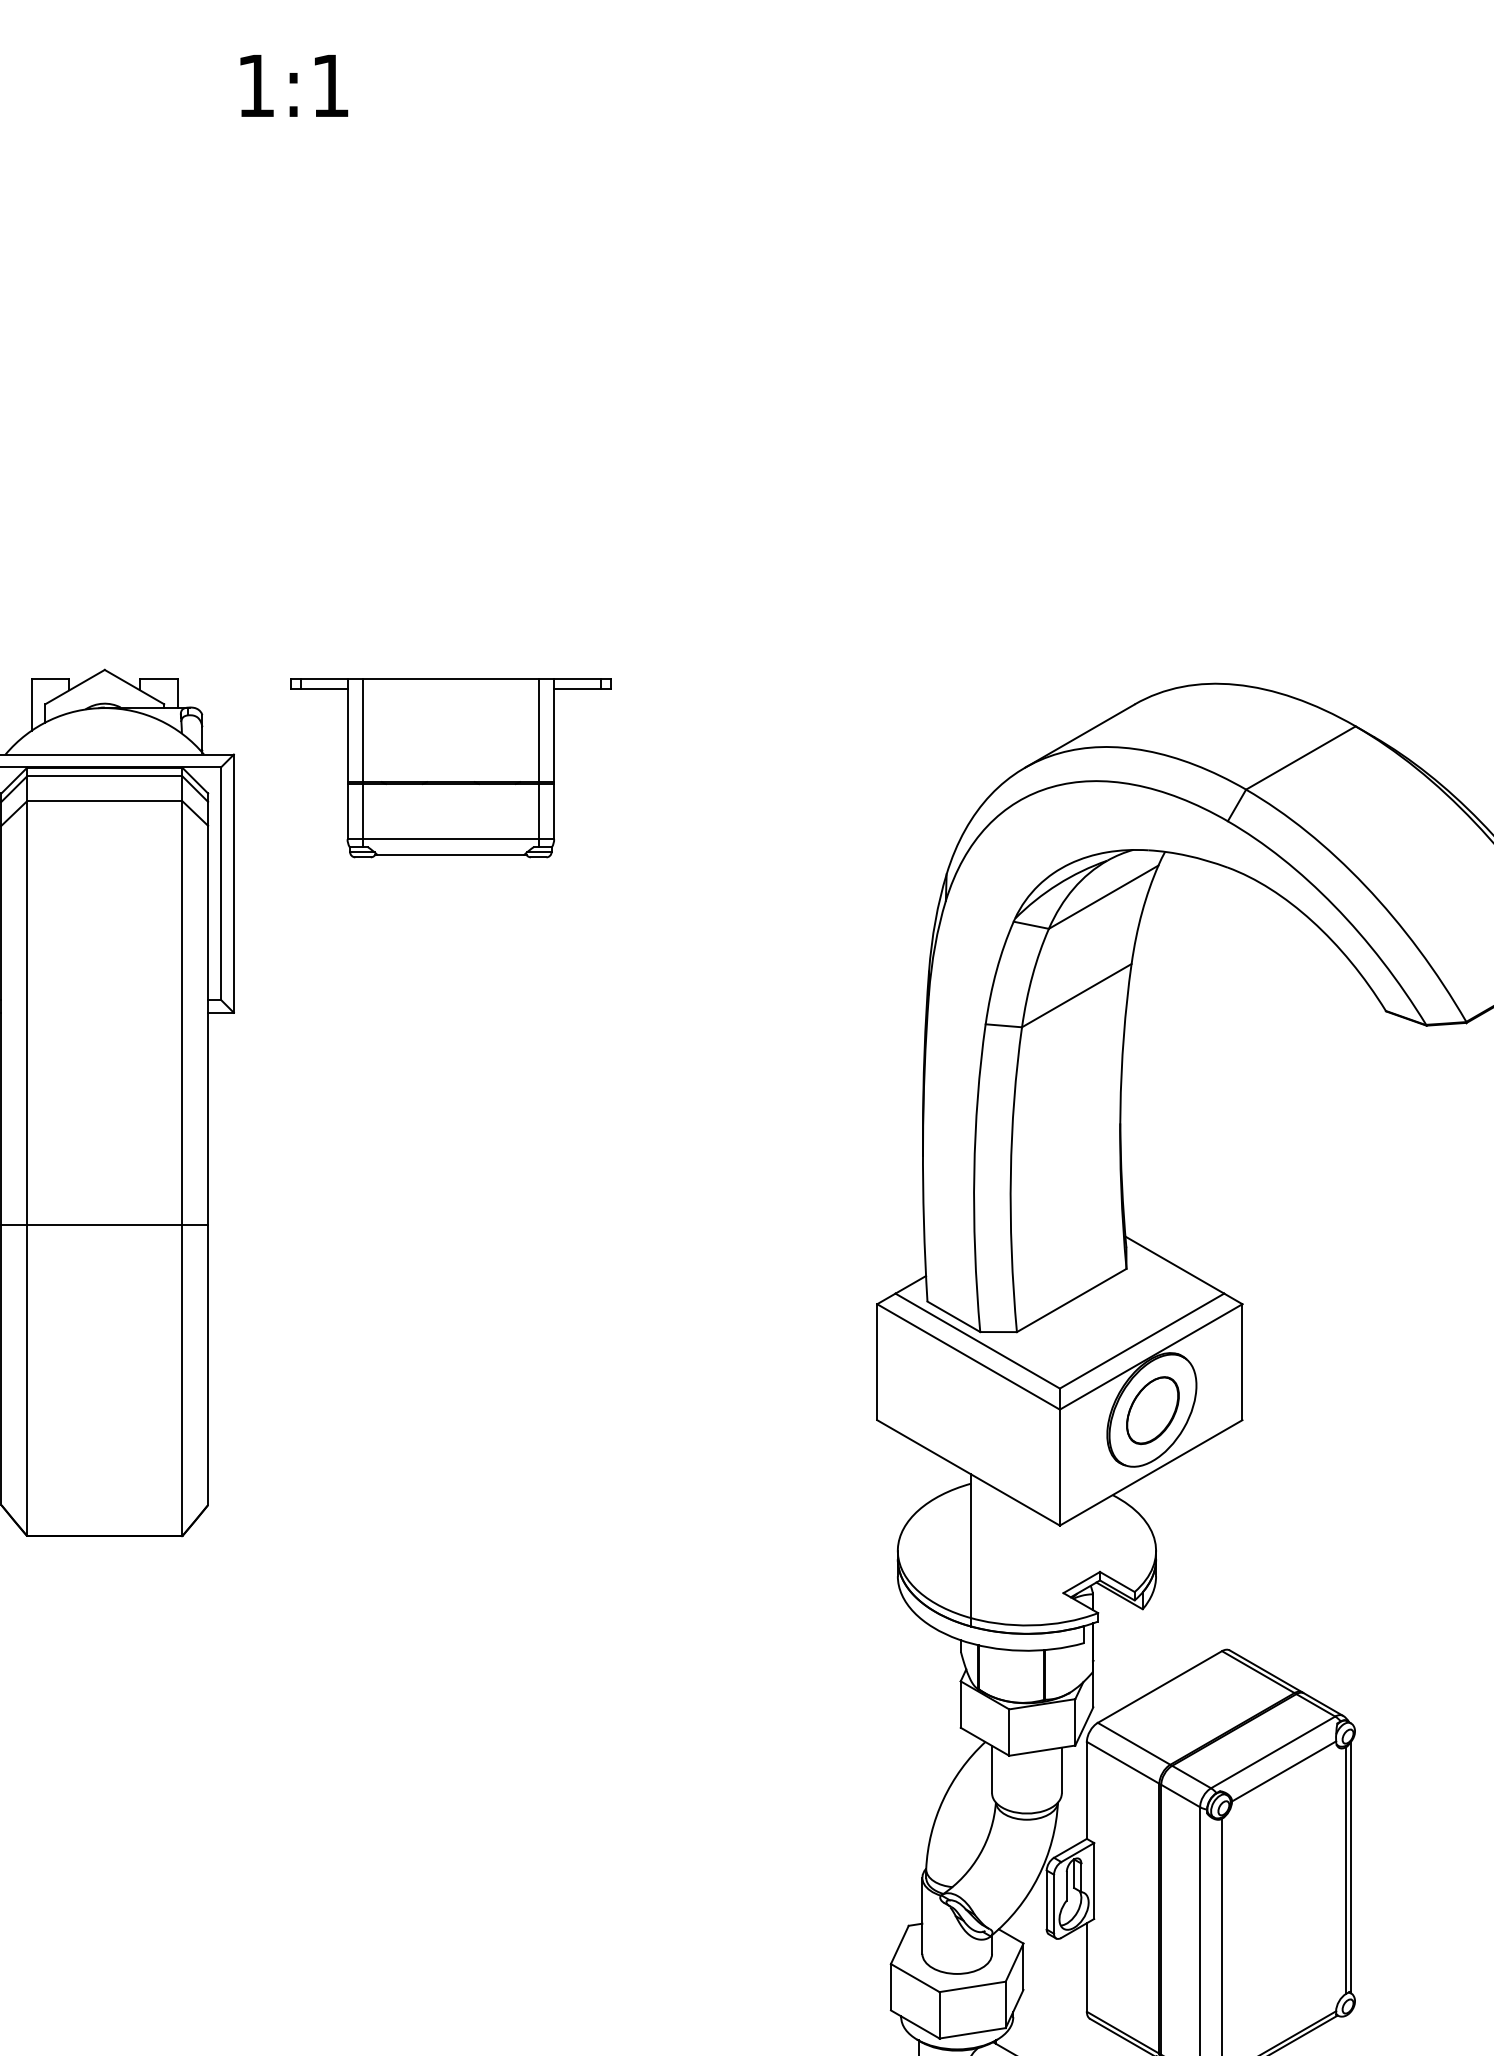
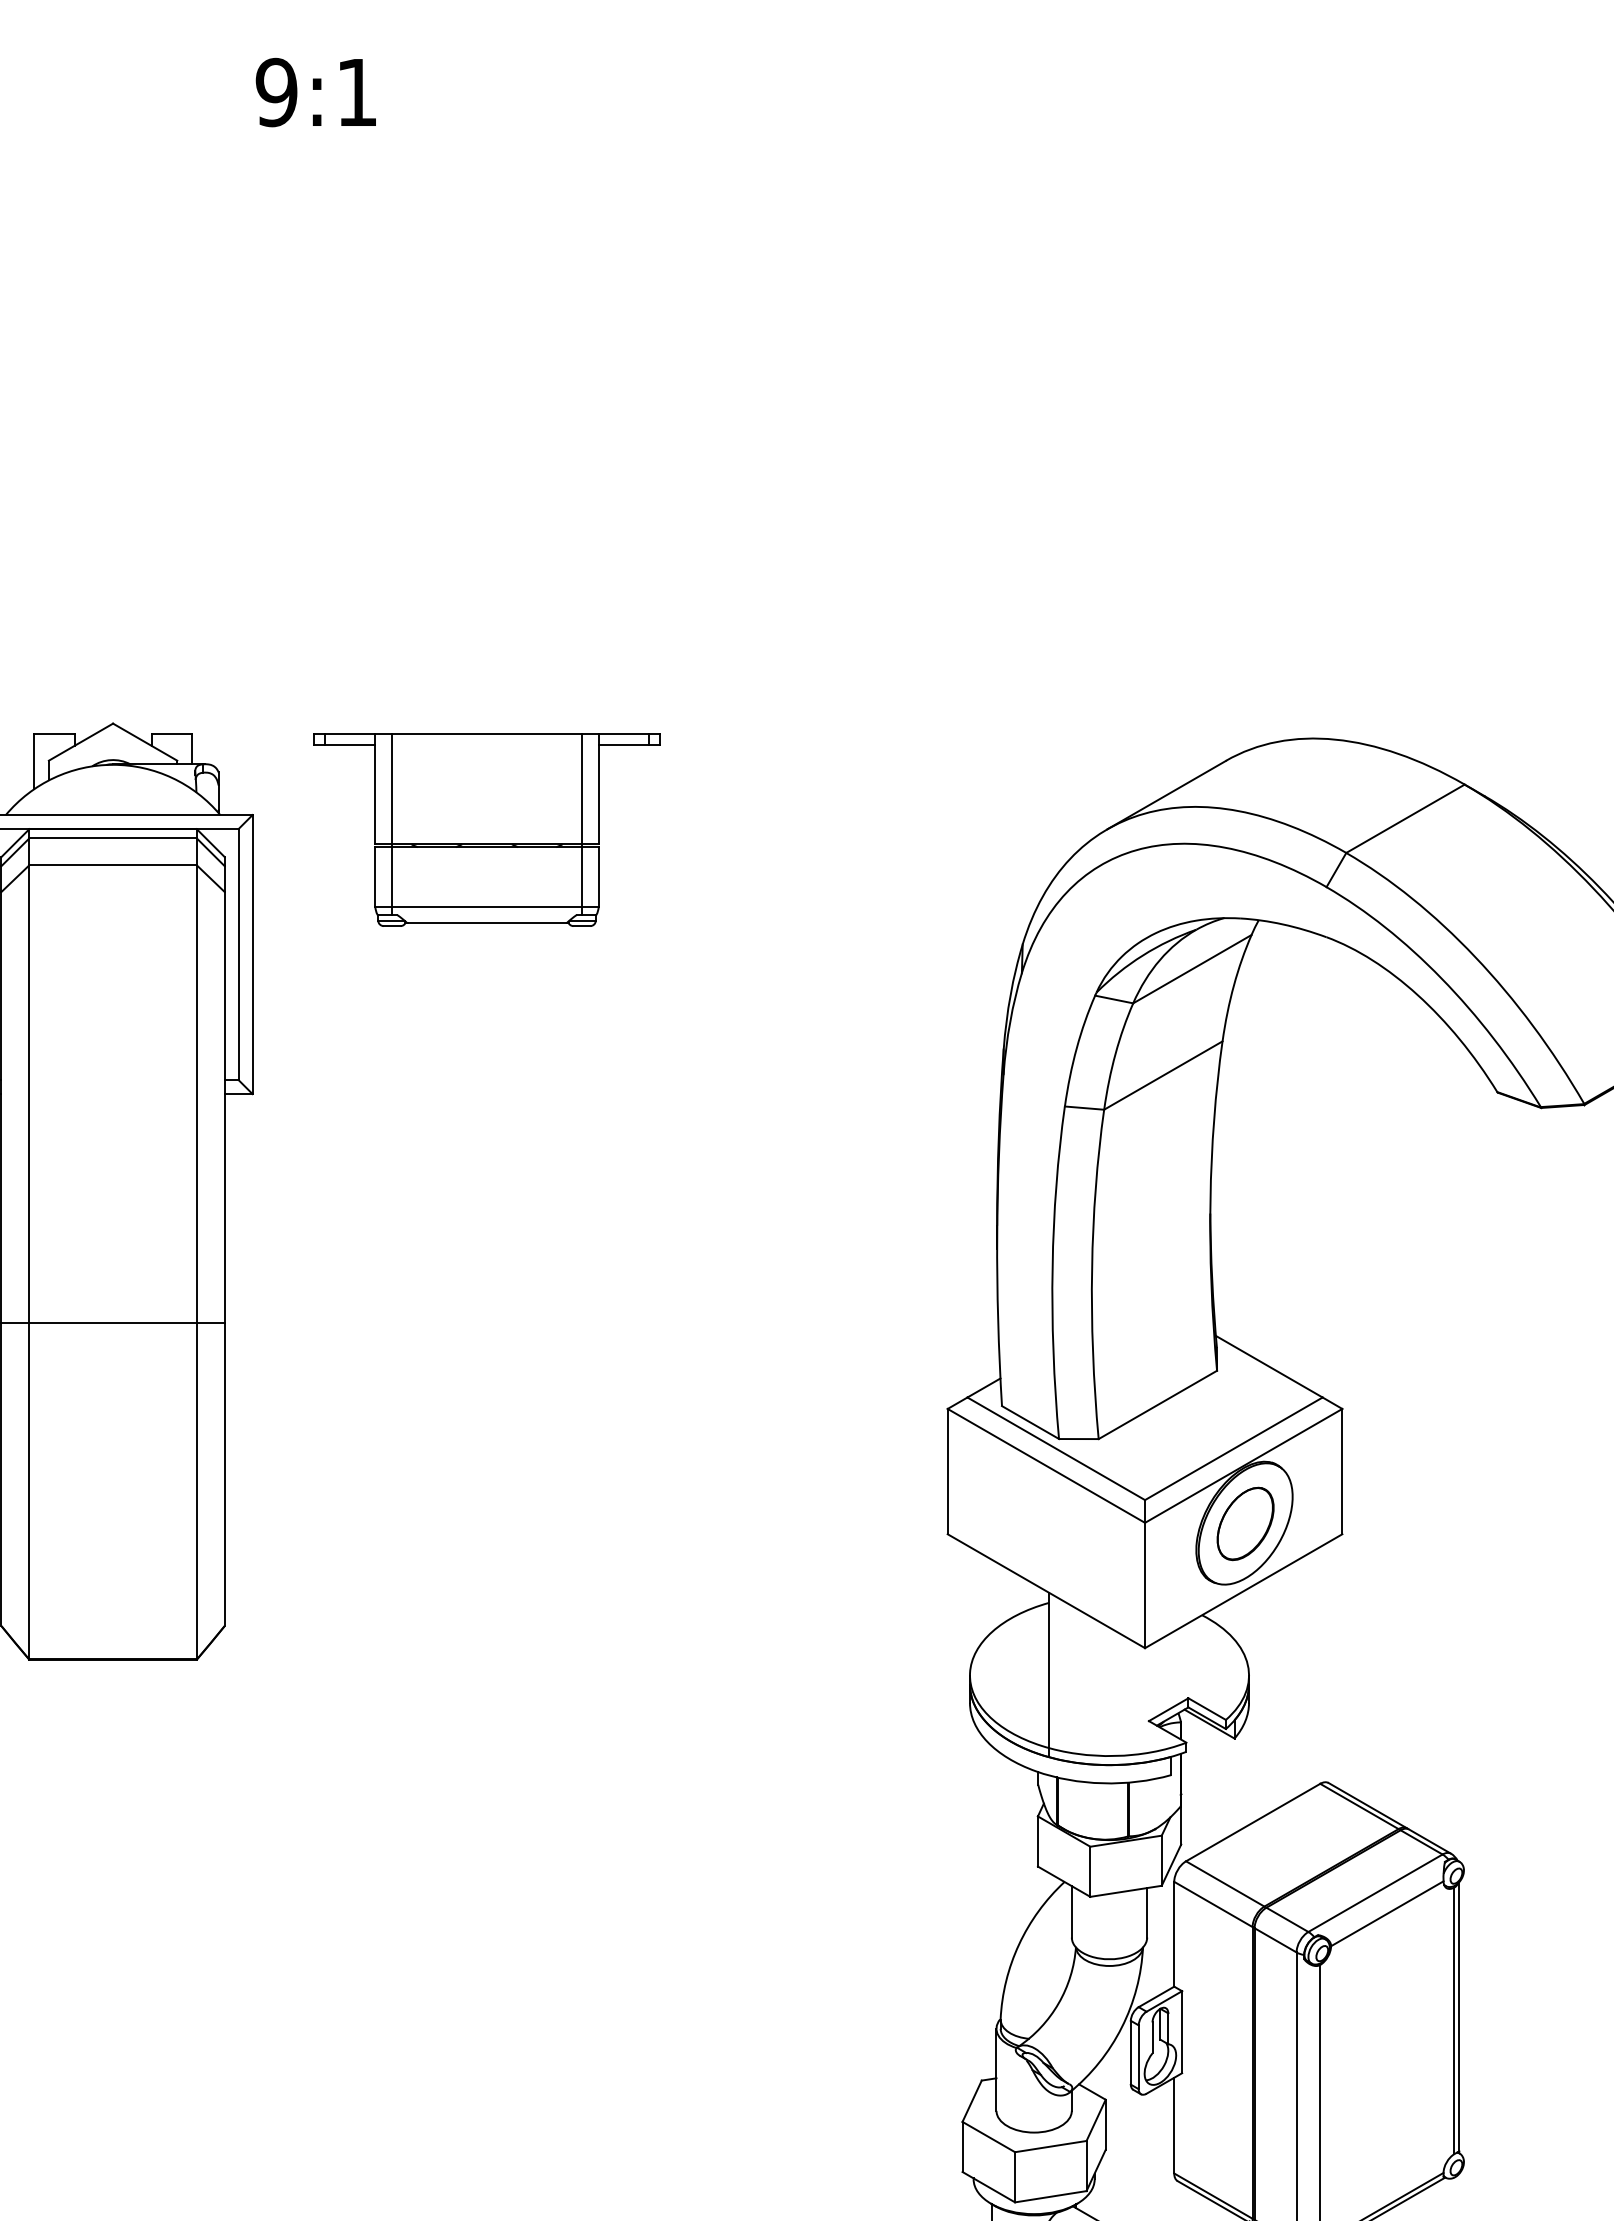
text: (256, 85) -> (276, 92), 1:1 -> 9:1

